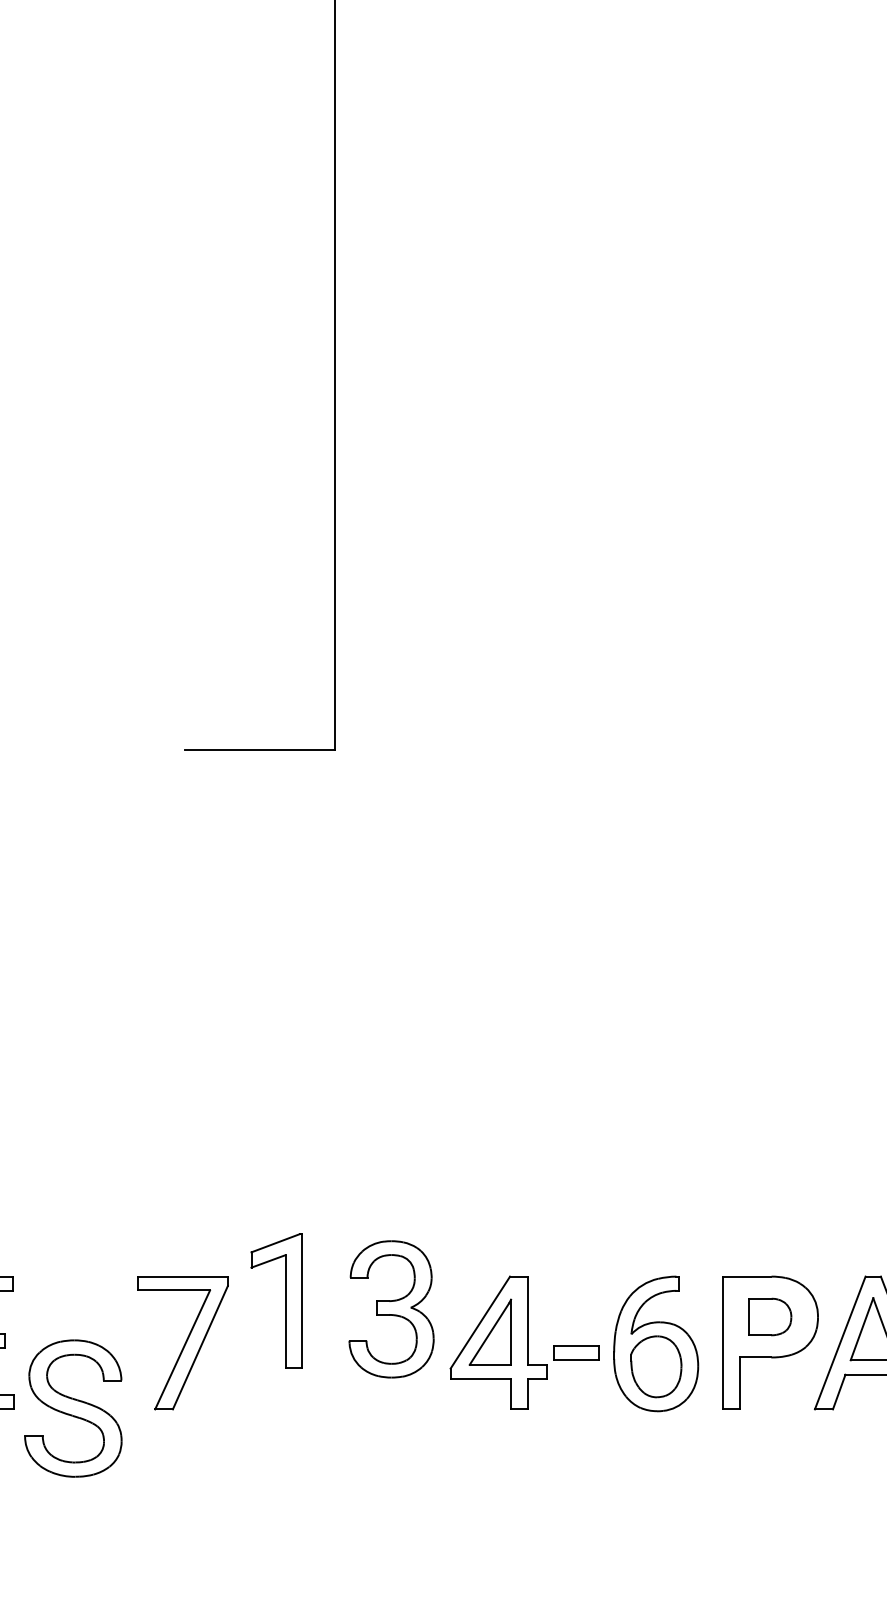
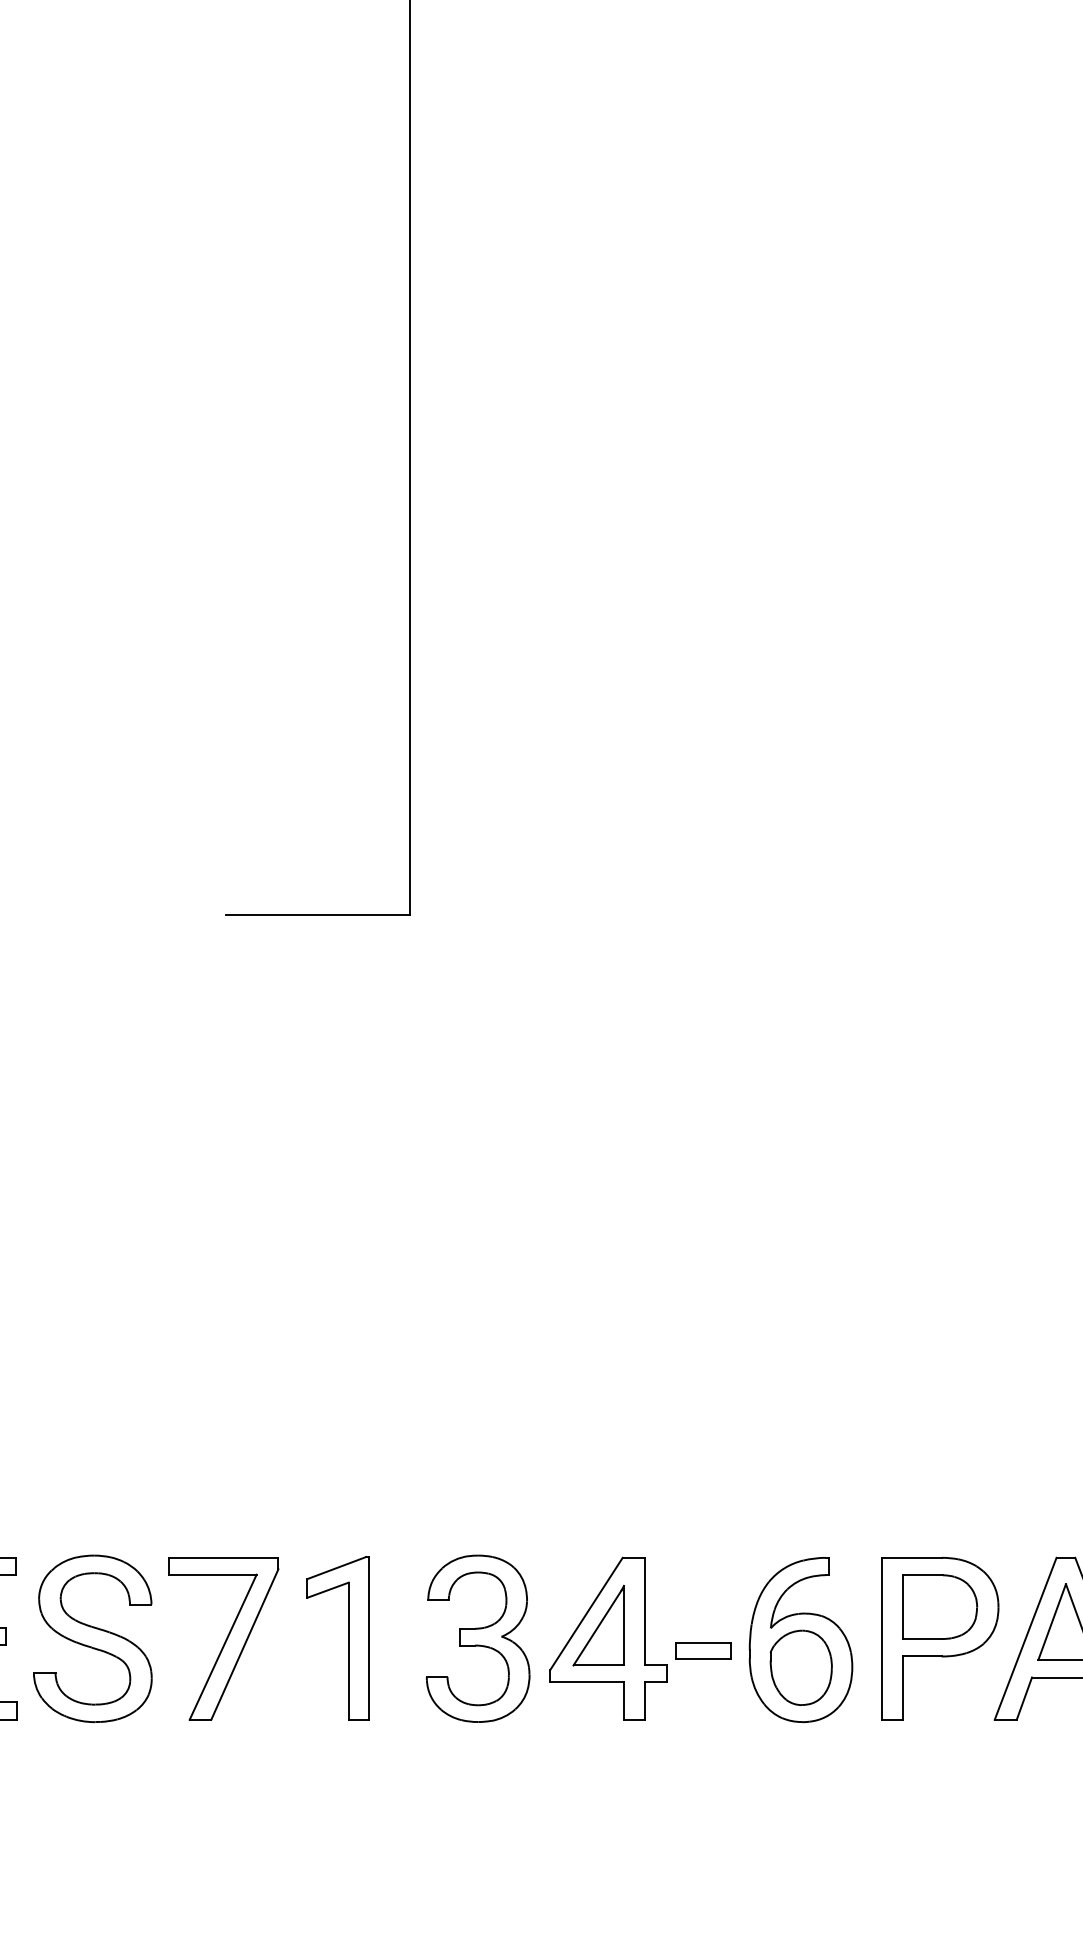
part: (285, 1300) -> (348, 1638), moved
part: (391, 1309) -> (477, 1638), moved
part: (769, 1316) -> (939, 1606), size x1.43
part: (73, 1408) -> (92, 1638), moved

